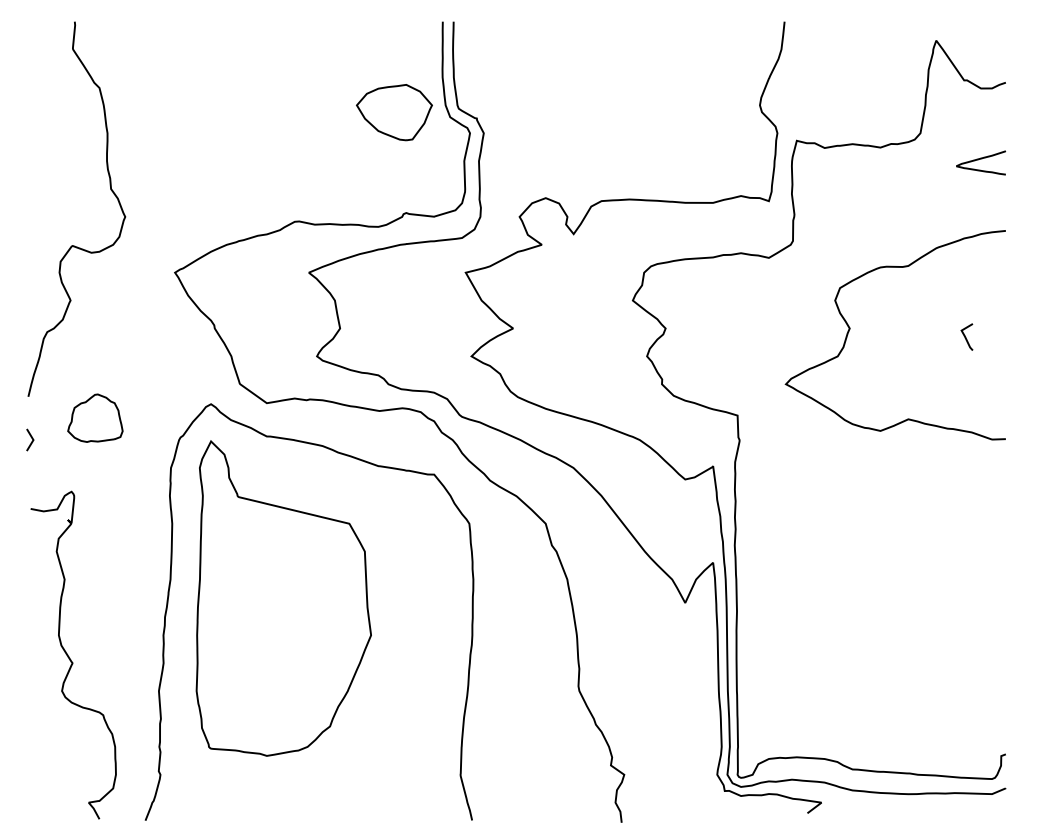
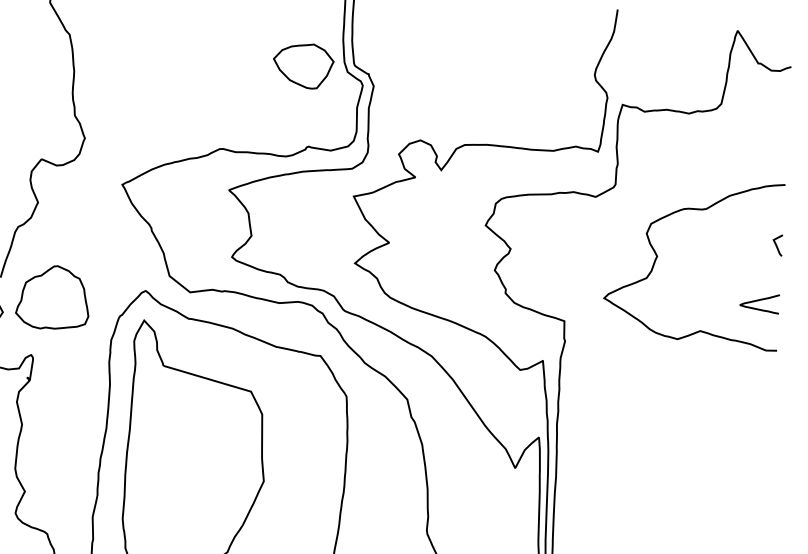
curve: (981, 159) -> (760, 300), moved
line: (965, 336) -> (776, 244), moved
part: (95, 417) -> (53, 296), size x1.67

